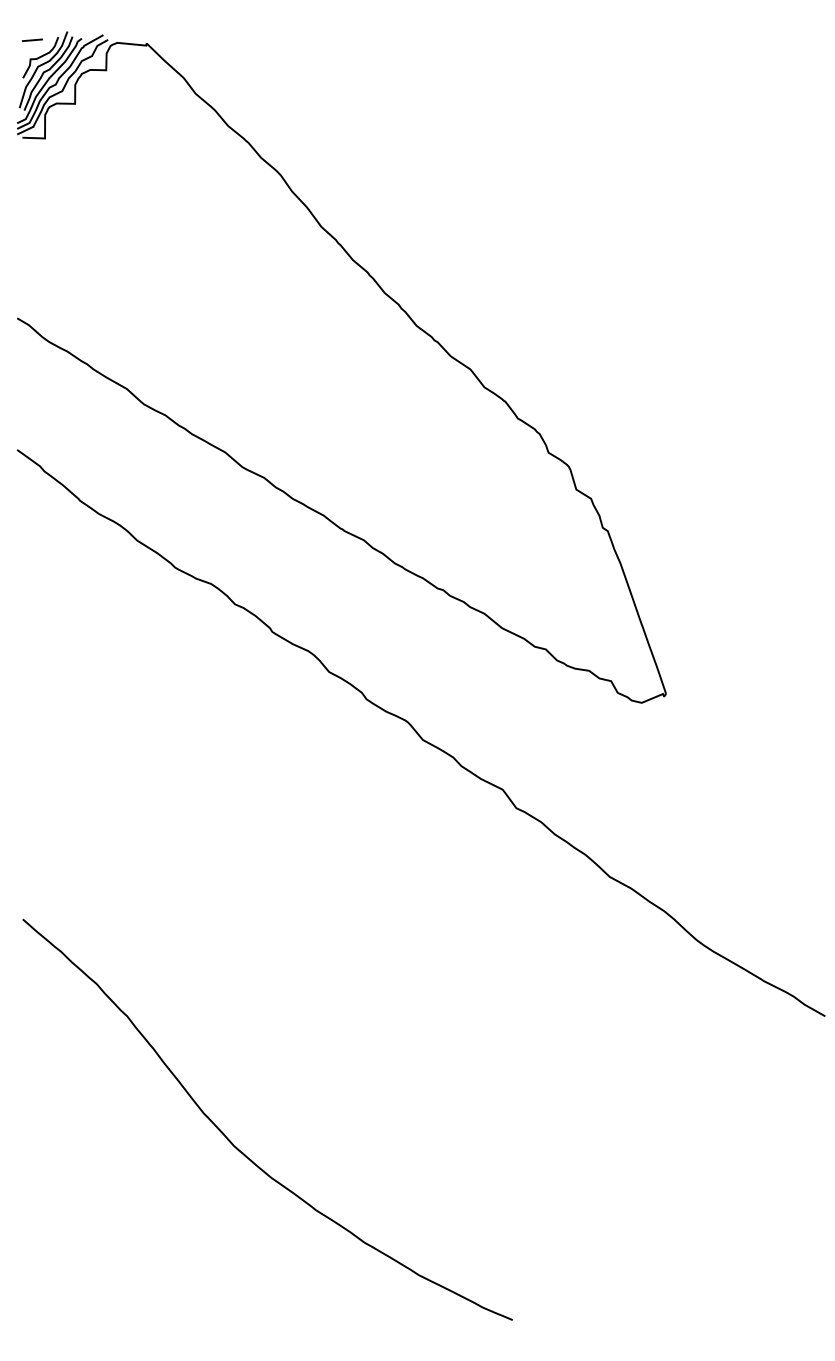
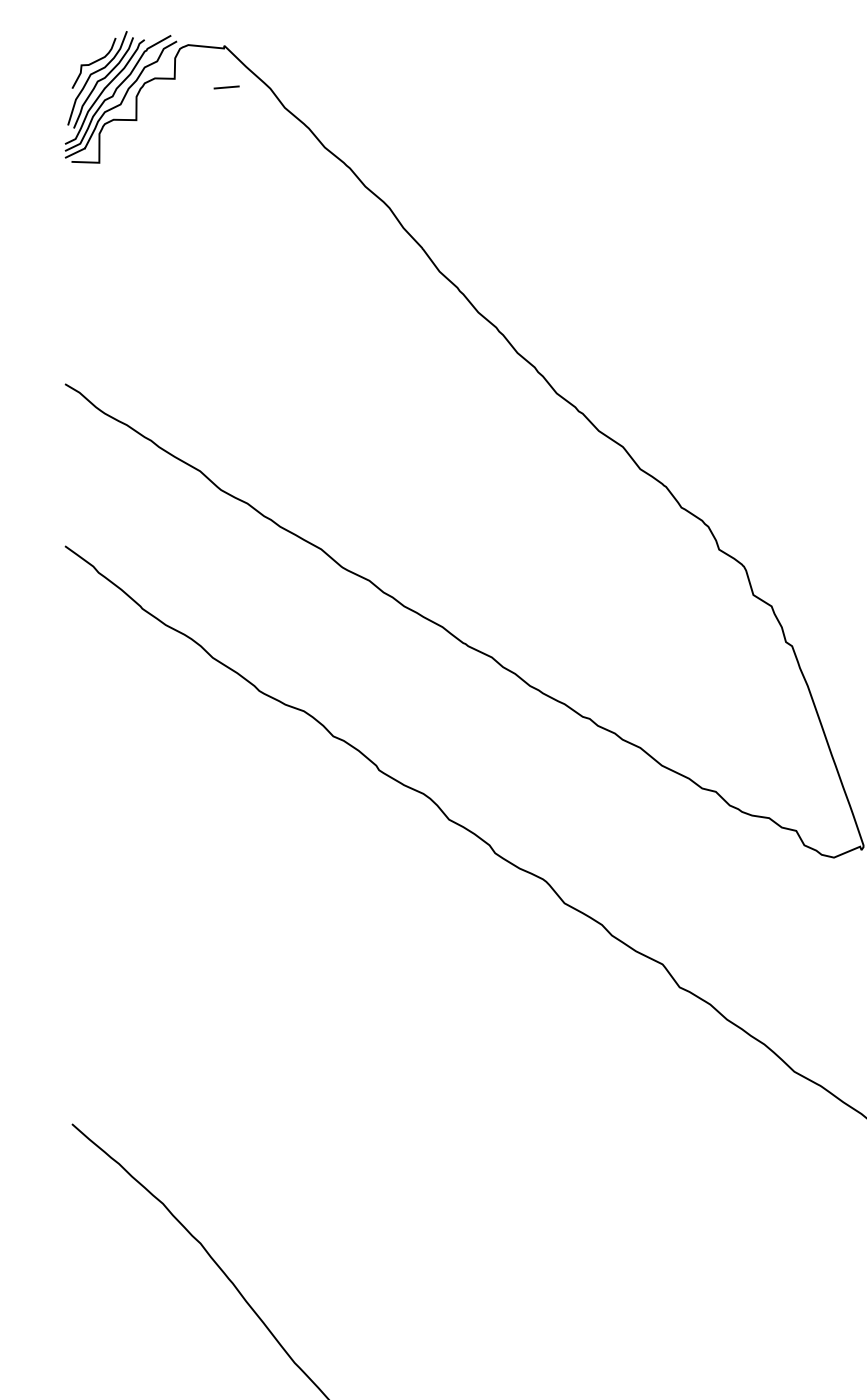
line: (32, 39) -> (226, 86), moved

